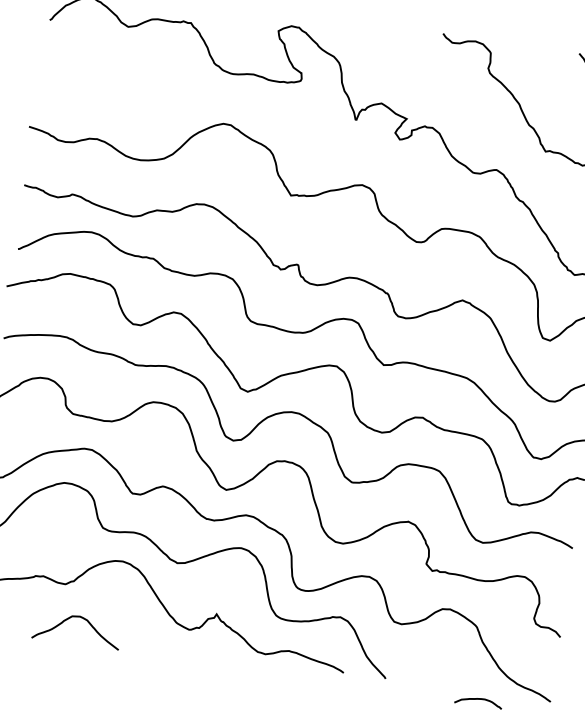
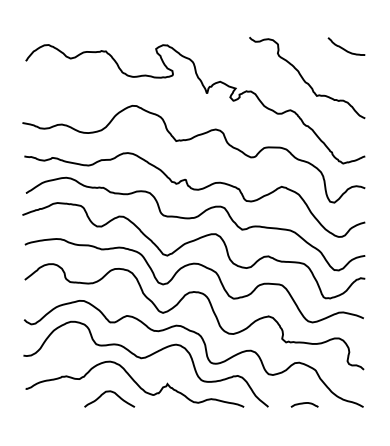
curve: (78, 618) -> (109, 392), moved
curve: (478, 699) -> (304, 403), moved

